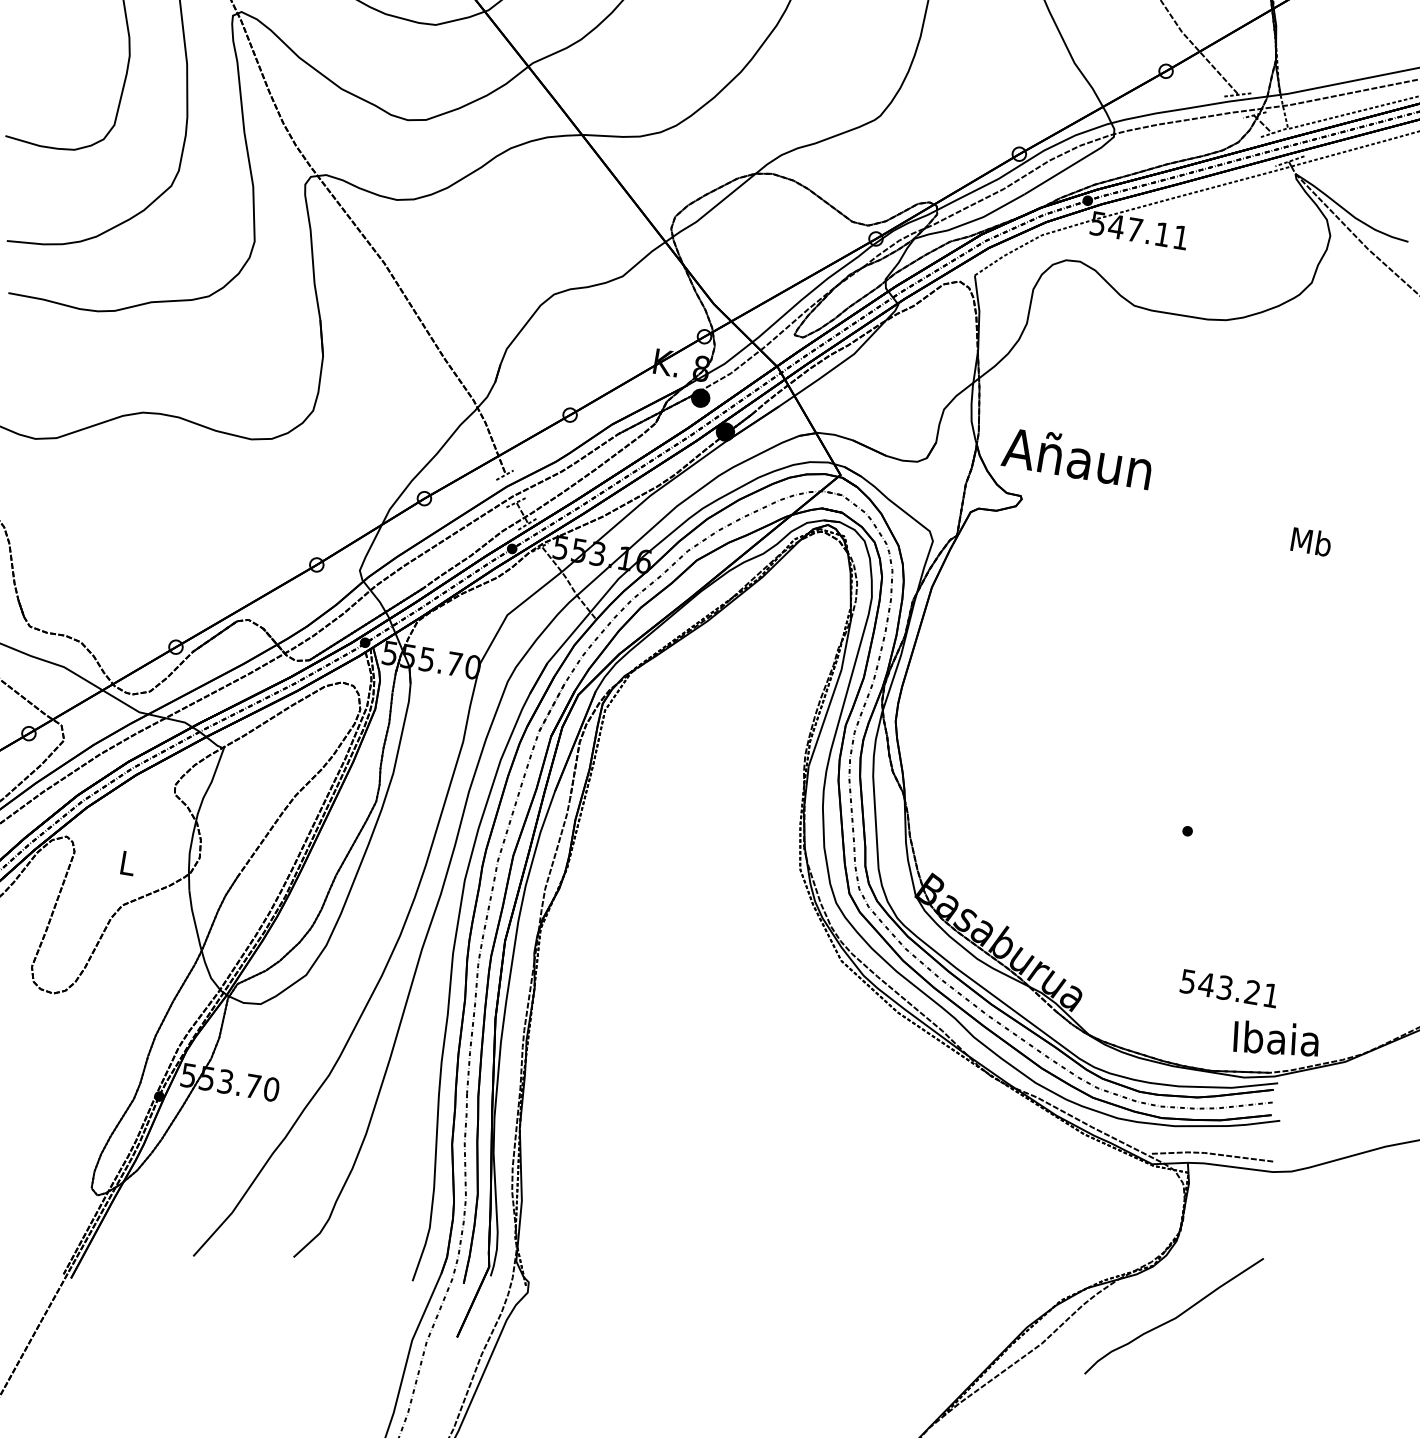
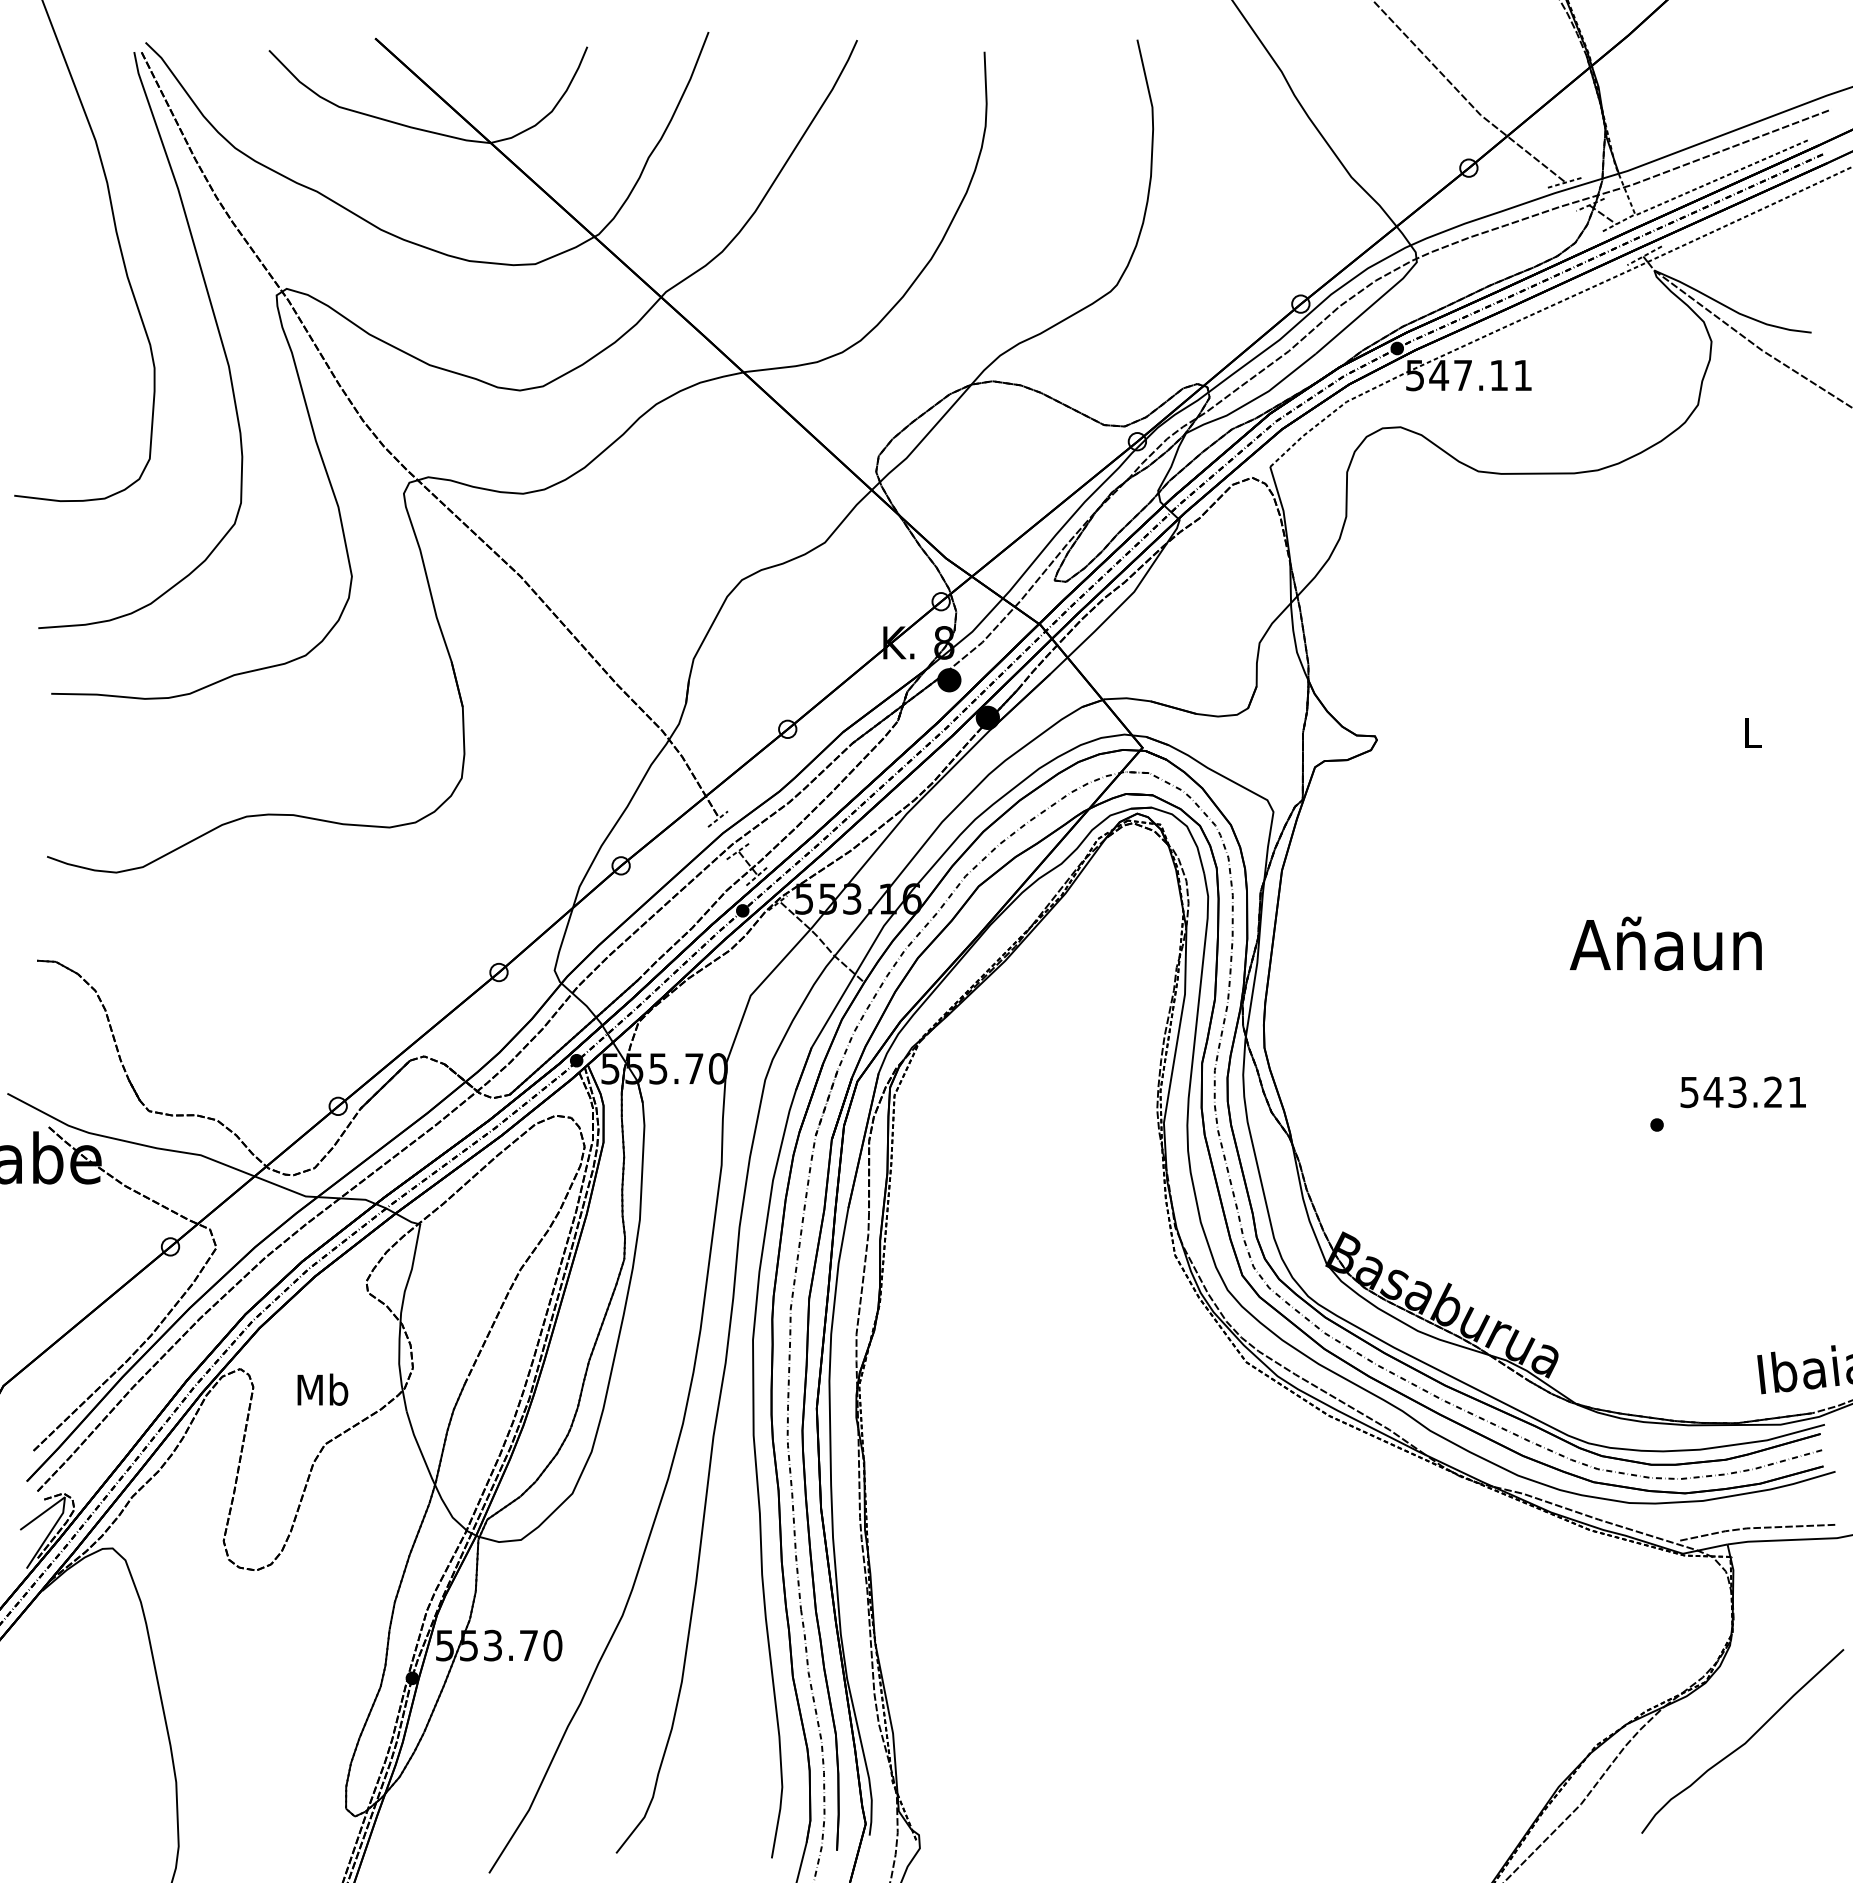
text: (1077, 457) -> (1665, 943), moved
text: (1311, 541) -> (1752, 732), Mb -> L
text: (127, 862) -> (322, 1389), L -> Mb
text: (1228, 988) -> (1742, 1092), moved

